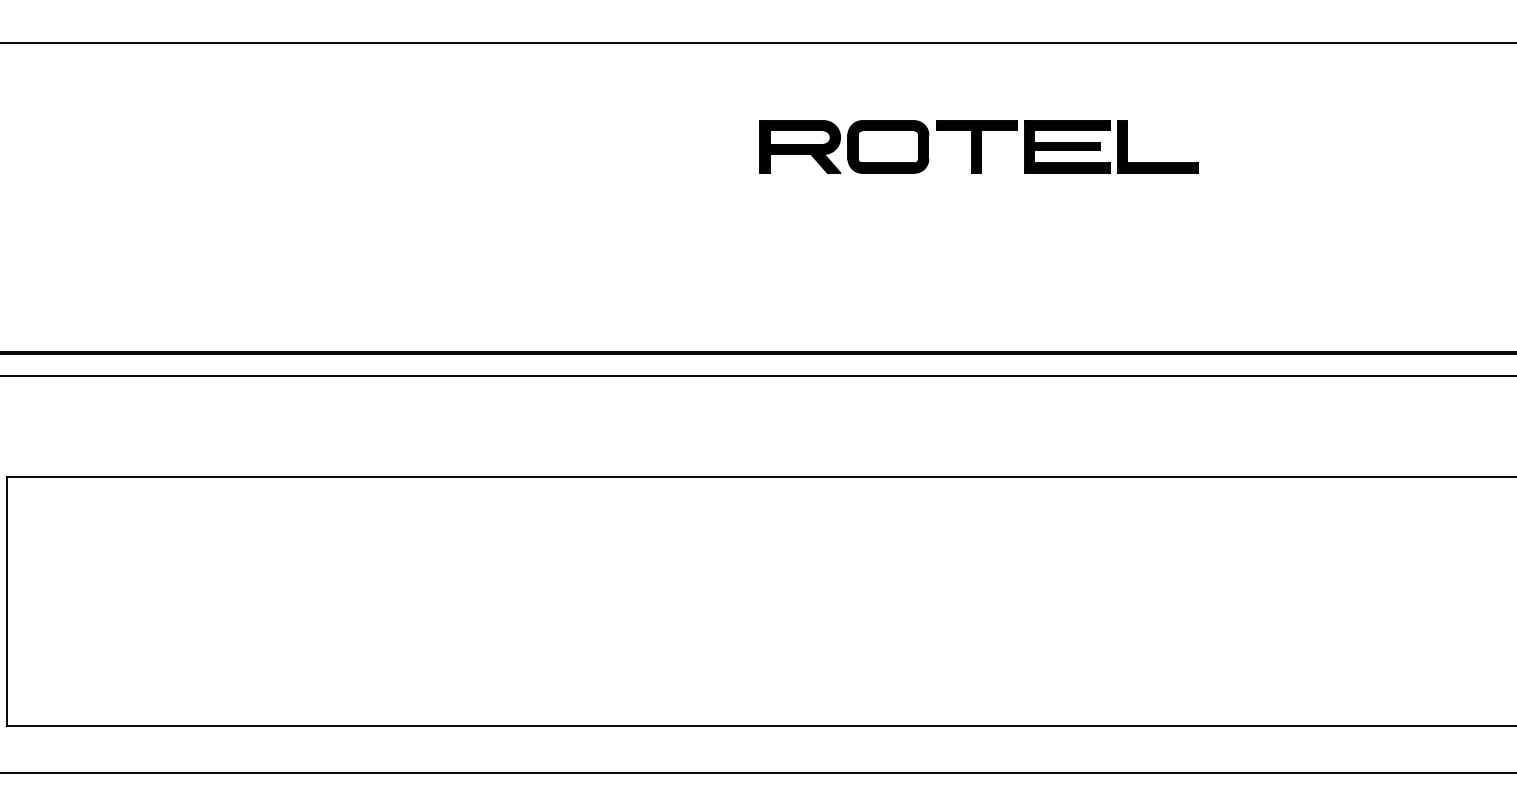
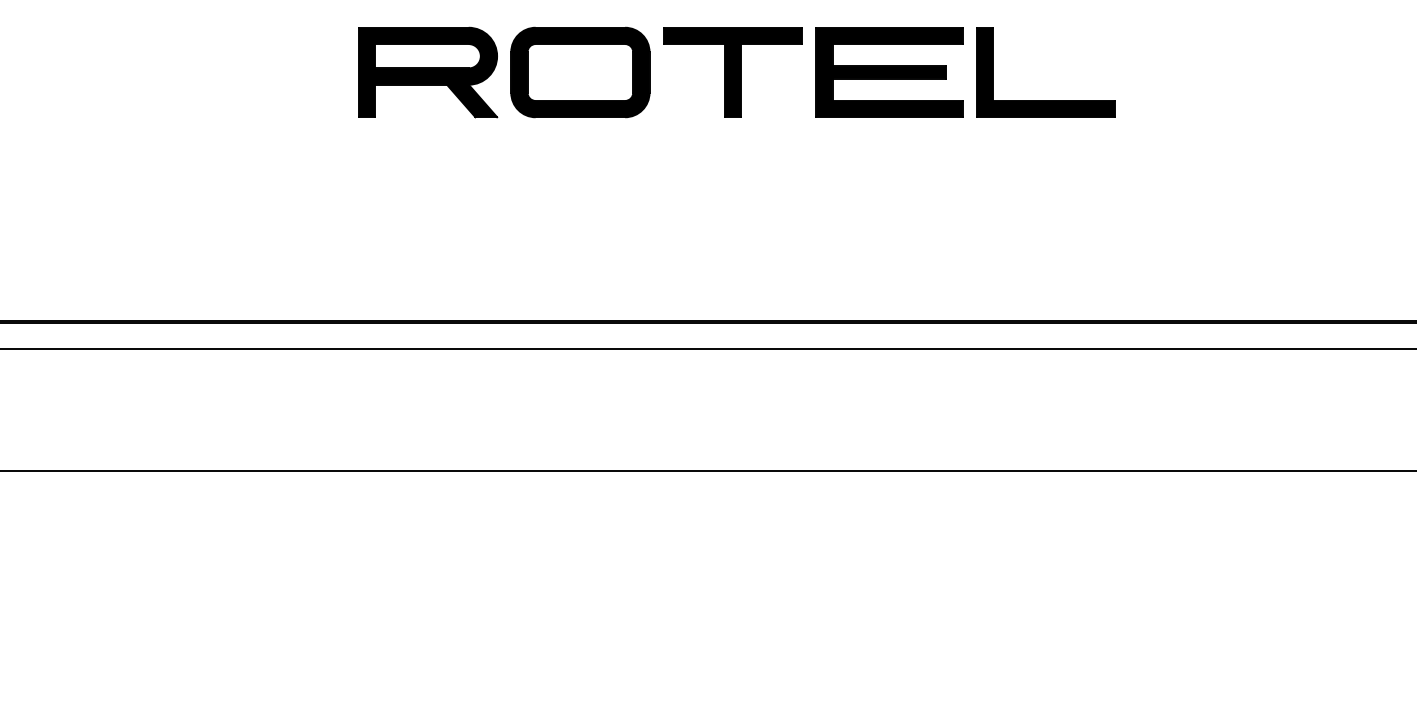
part: (978, 146) -> (736, 71), size x1.43

